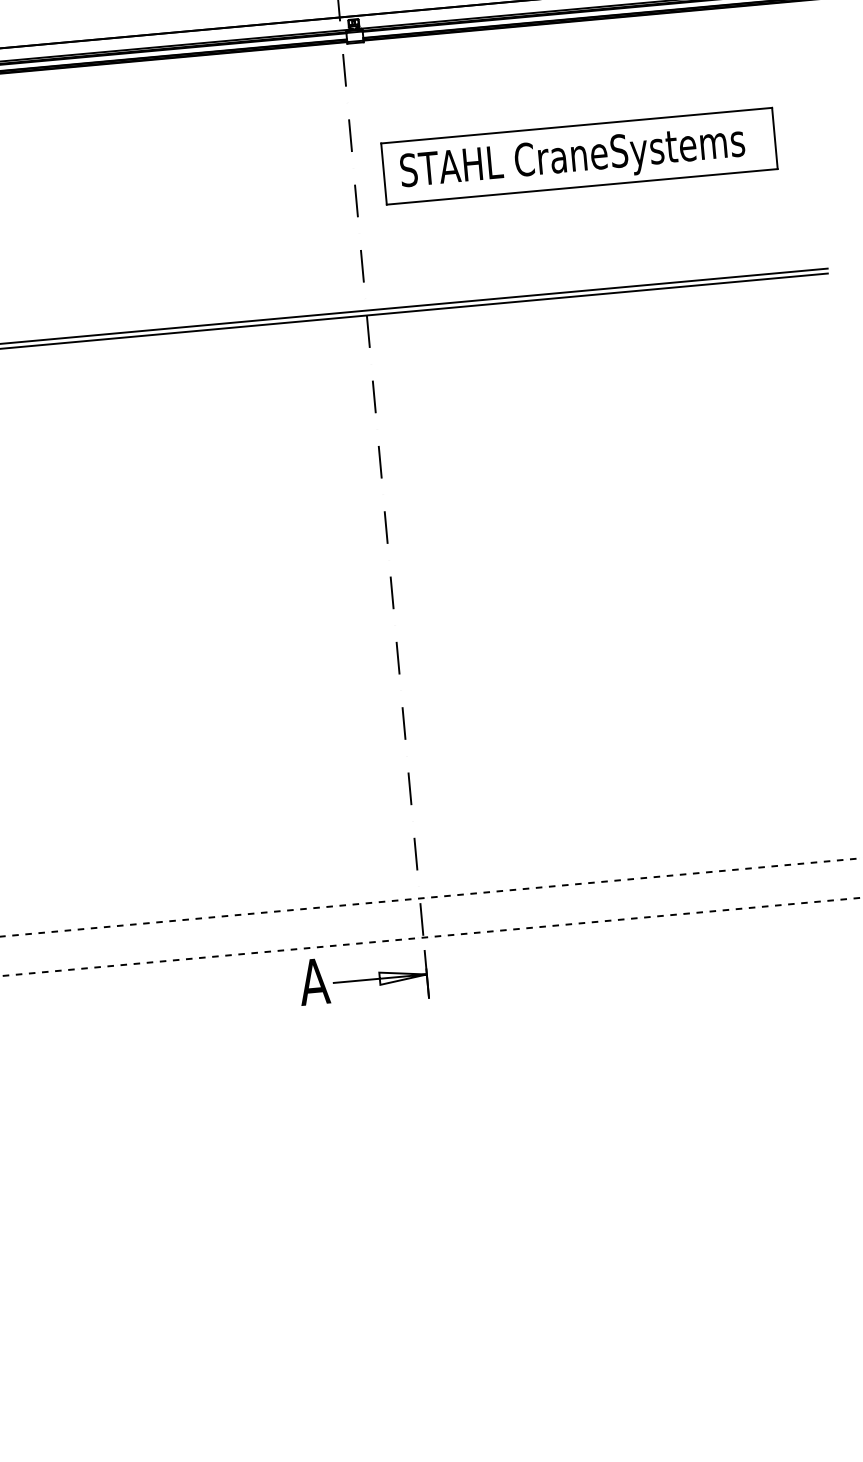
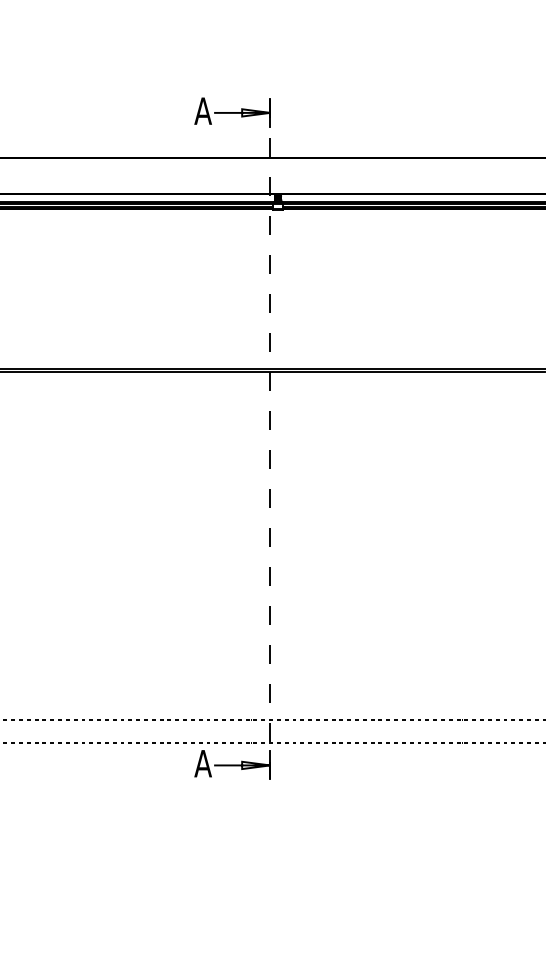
part: (579, 155) -> (404, 288), removed

